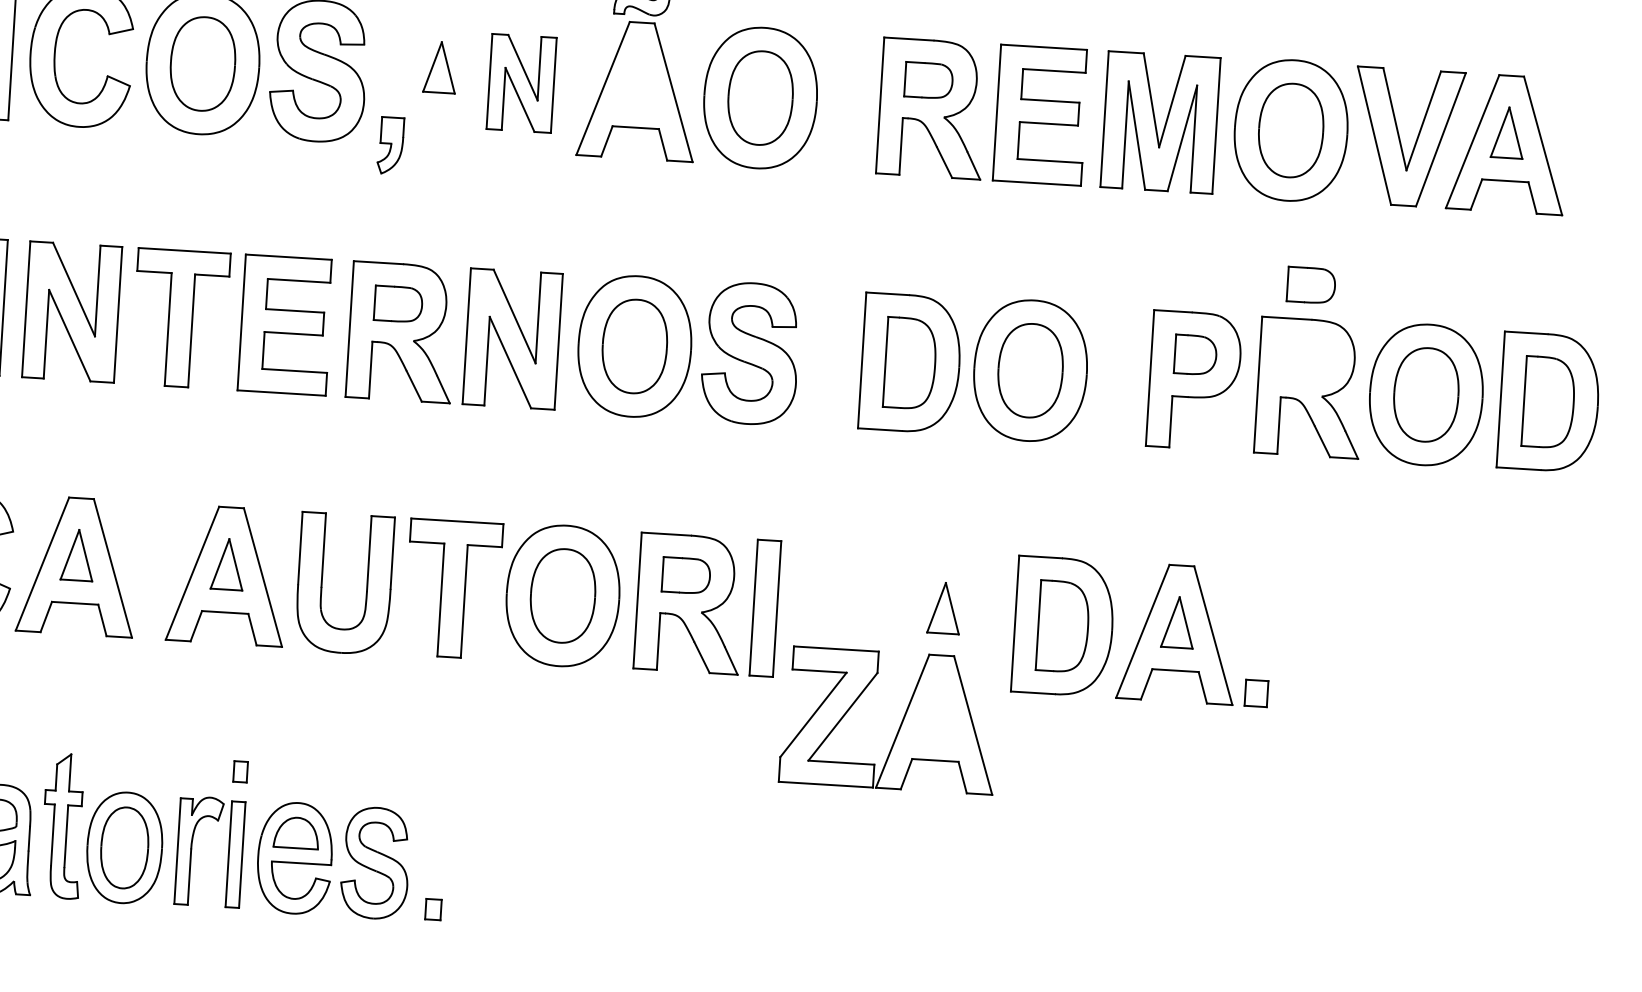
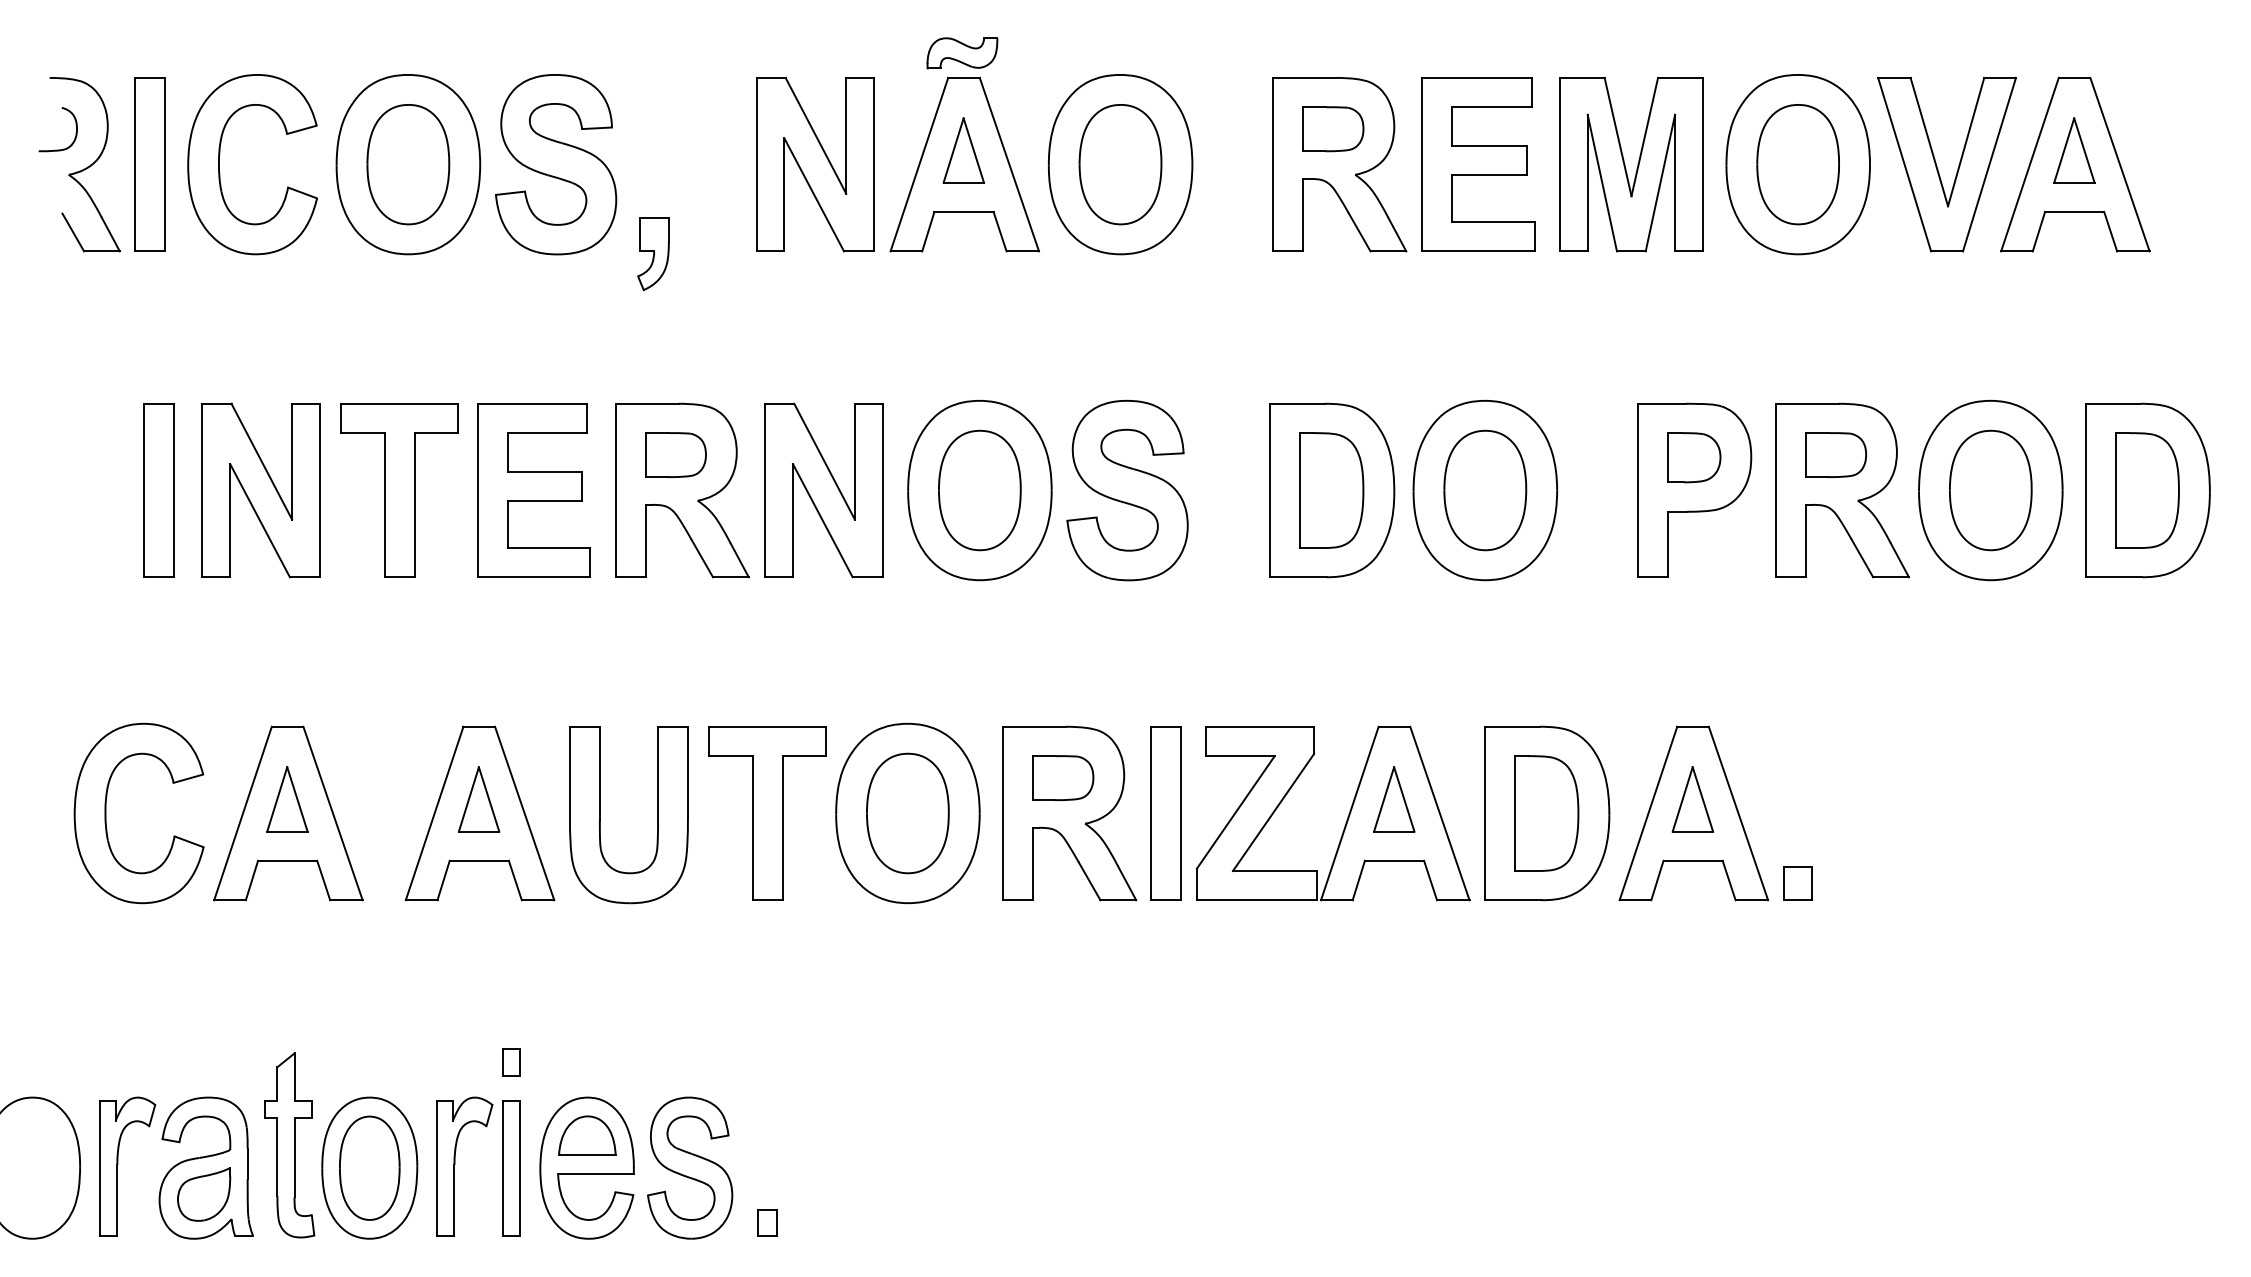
part: (440, 67) -> (963, 150), moved
part: (521, 83) -> (815, 164), size x1.43
part: (1311, 284) -> (1835, 454), moved
part: (899, 725) -> (1346, 819), moved

